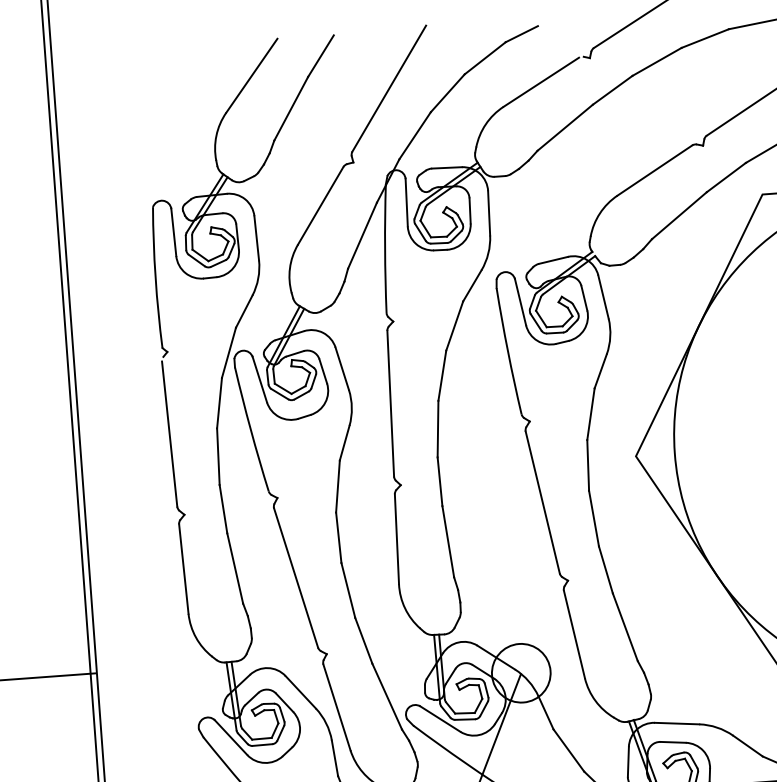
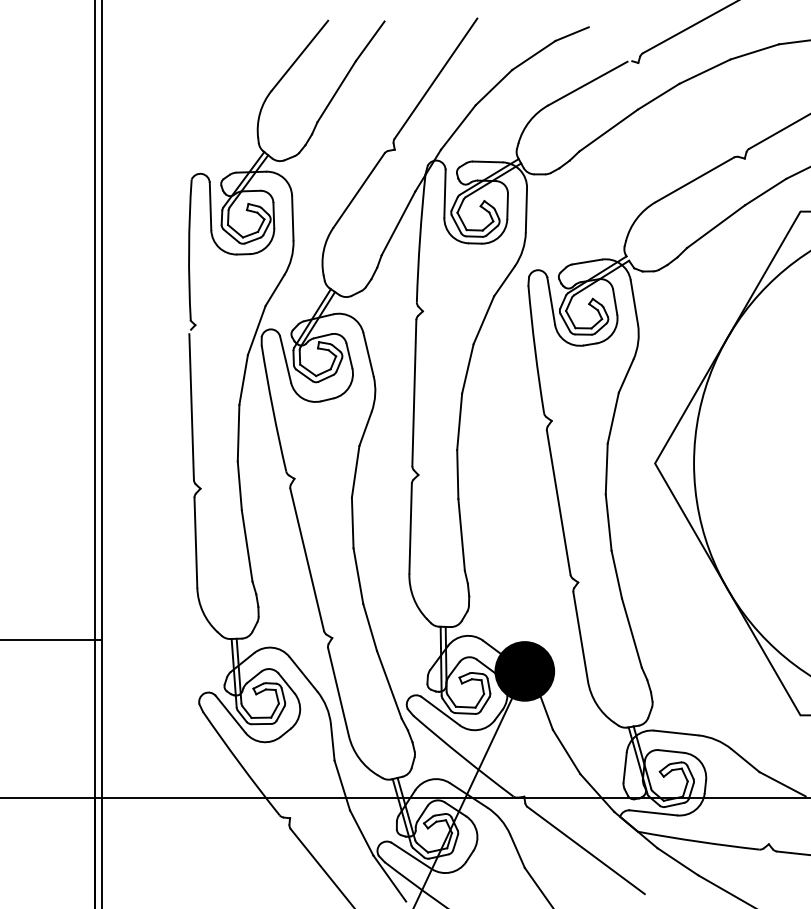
fill: (520, 673) -> (524, 671), added

